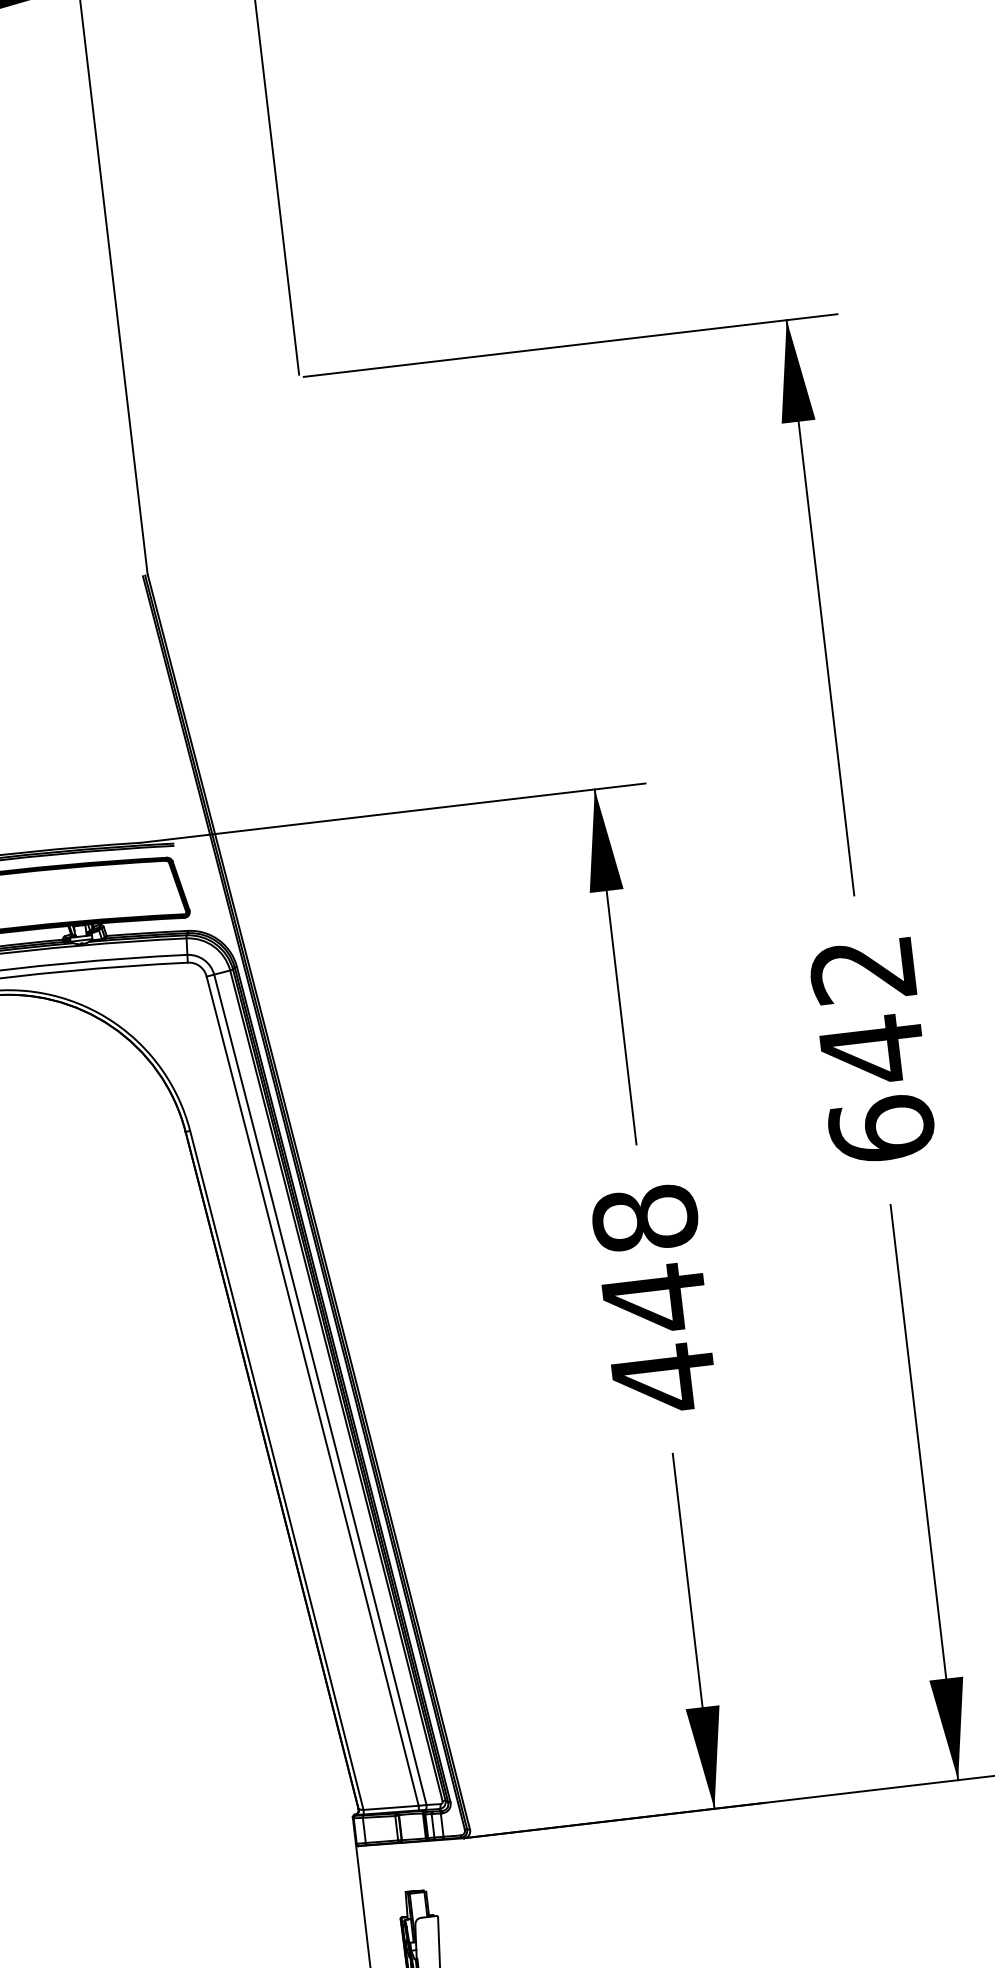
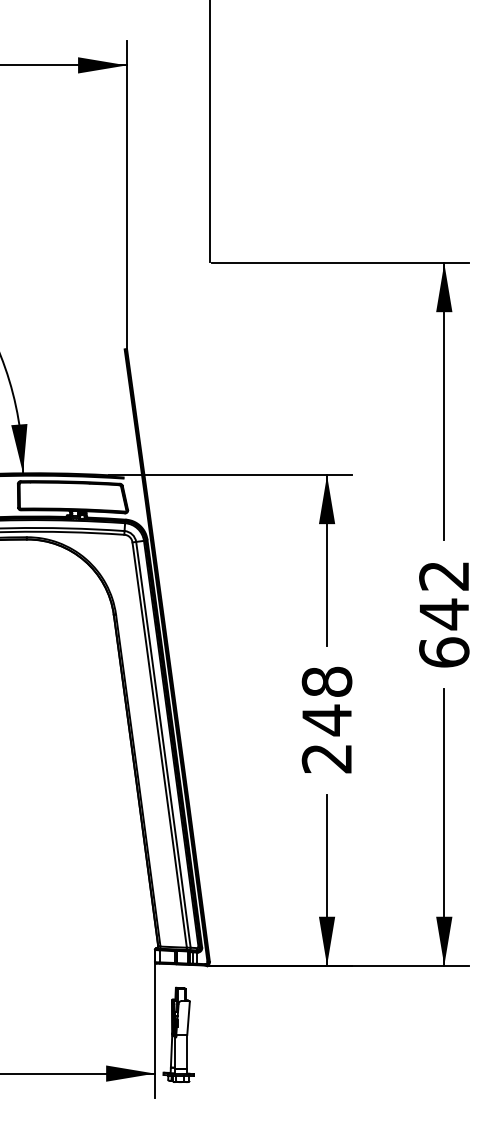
text: (662, 1378) -> (326, 758), 448 -> 248

